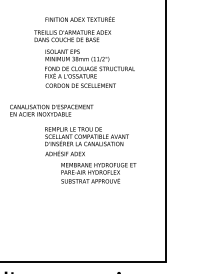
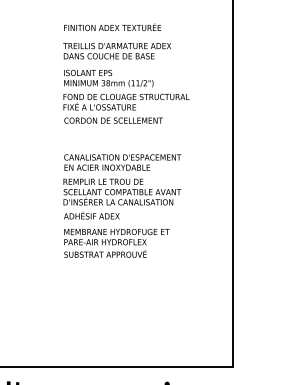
text: (72, 36) -> (116, 51), moved
text: (51, 110) -> (122, 162), moved
text: (98, 172) -> (116, 242), moved

